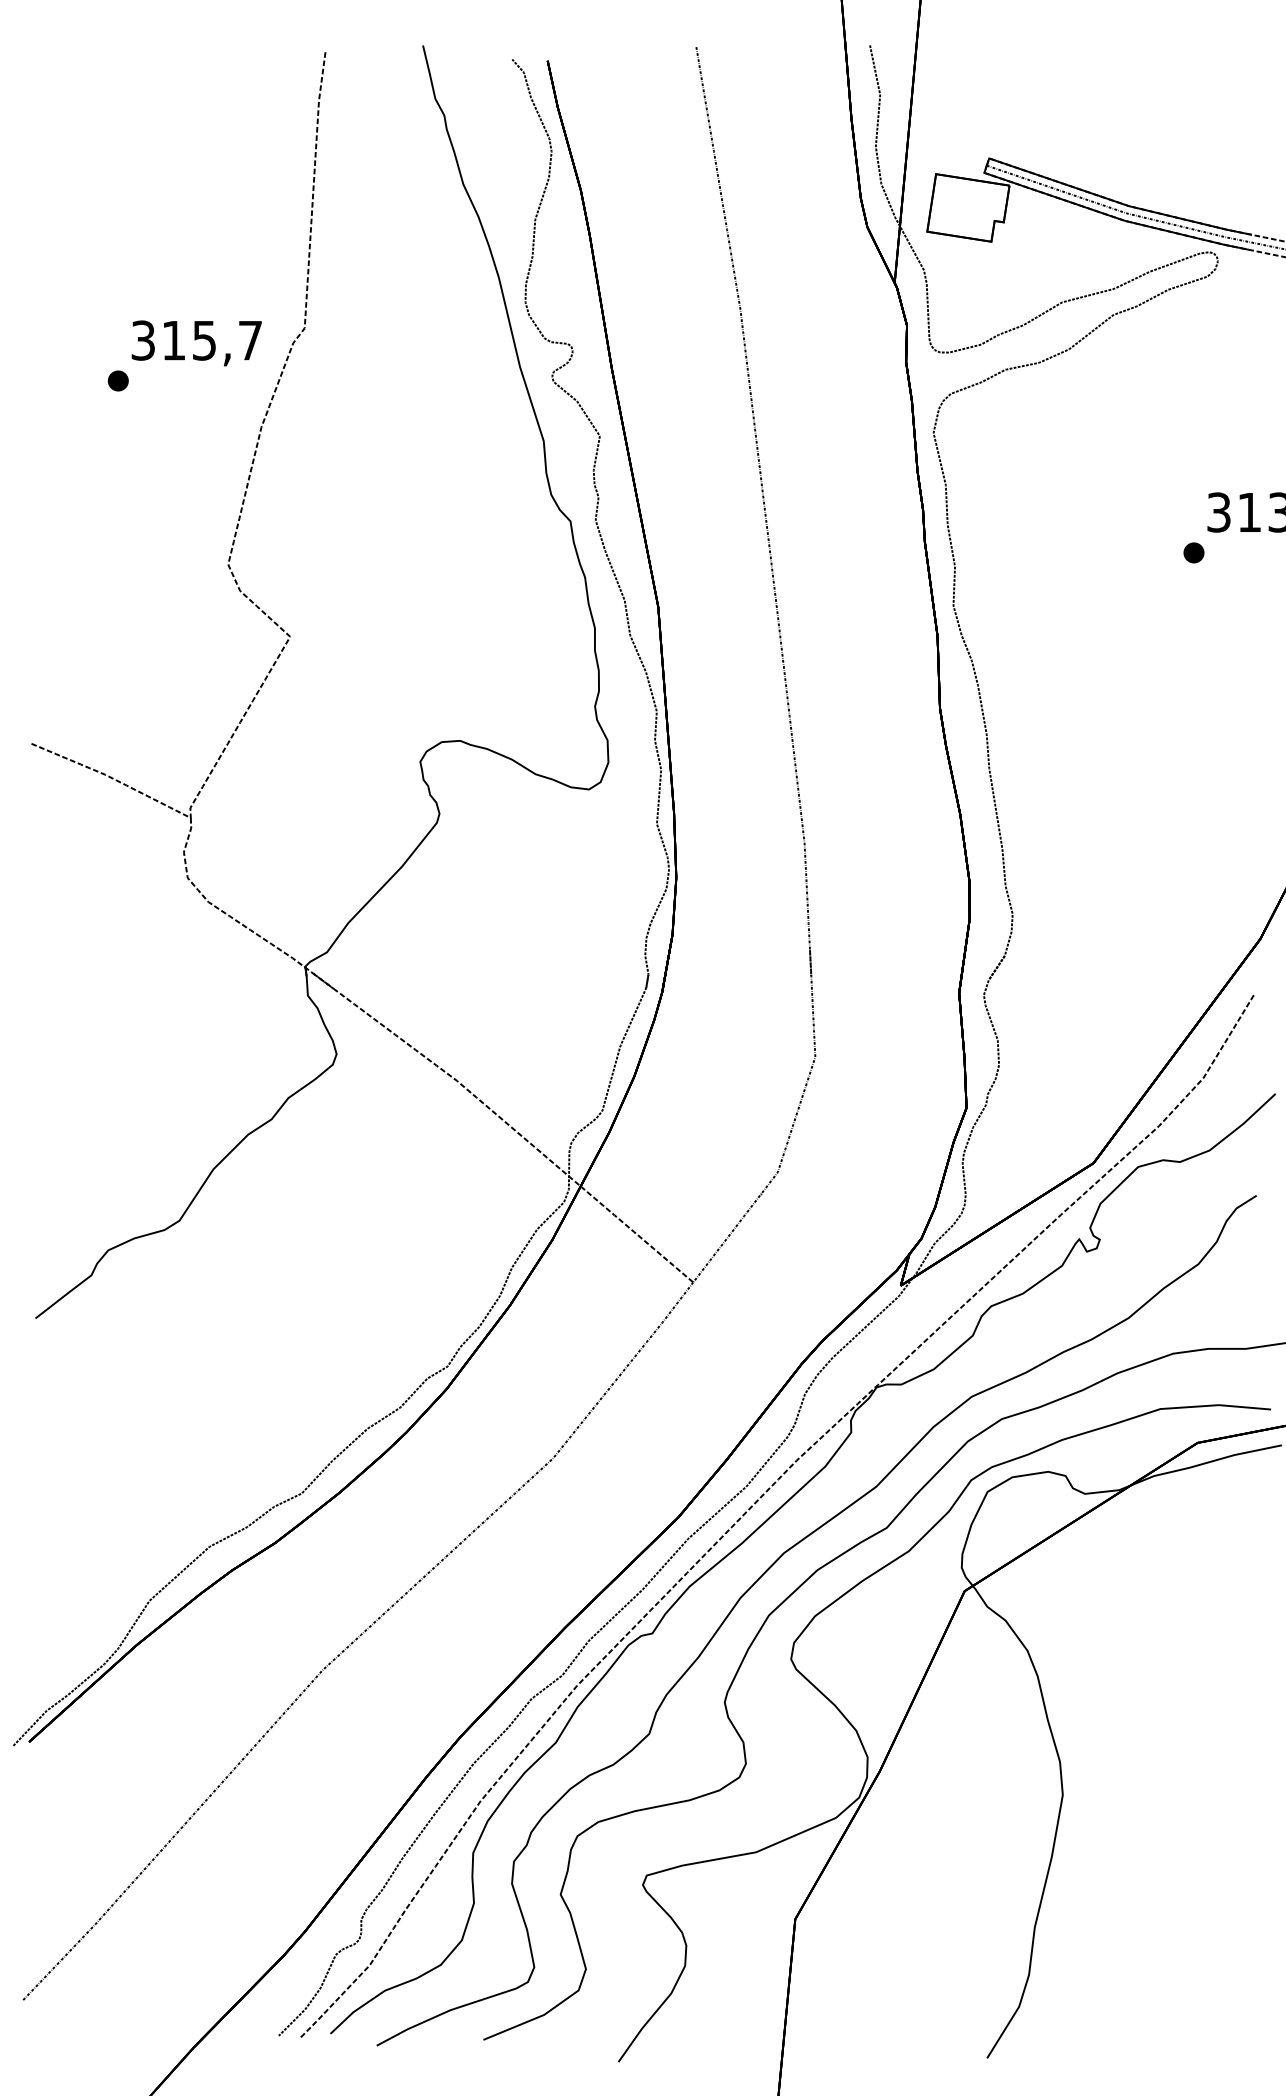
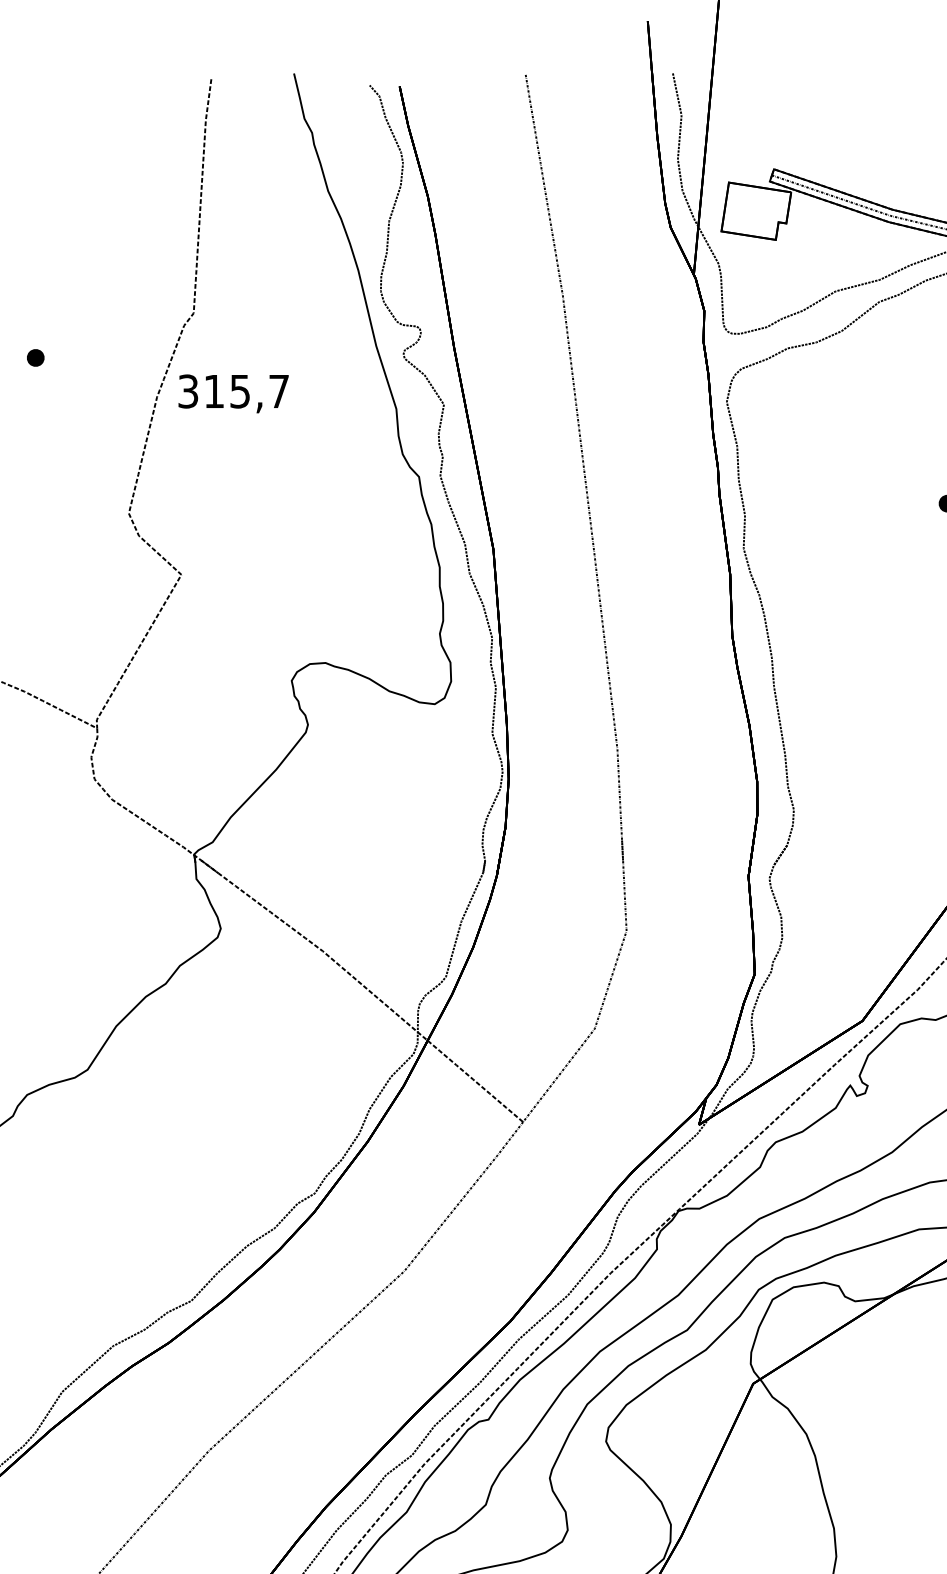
text: (196, 343) -> (233, 393), moved

